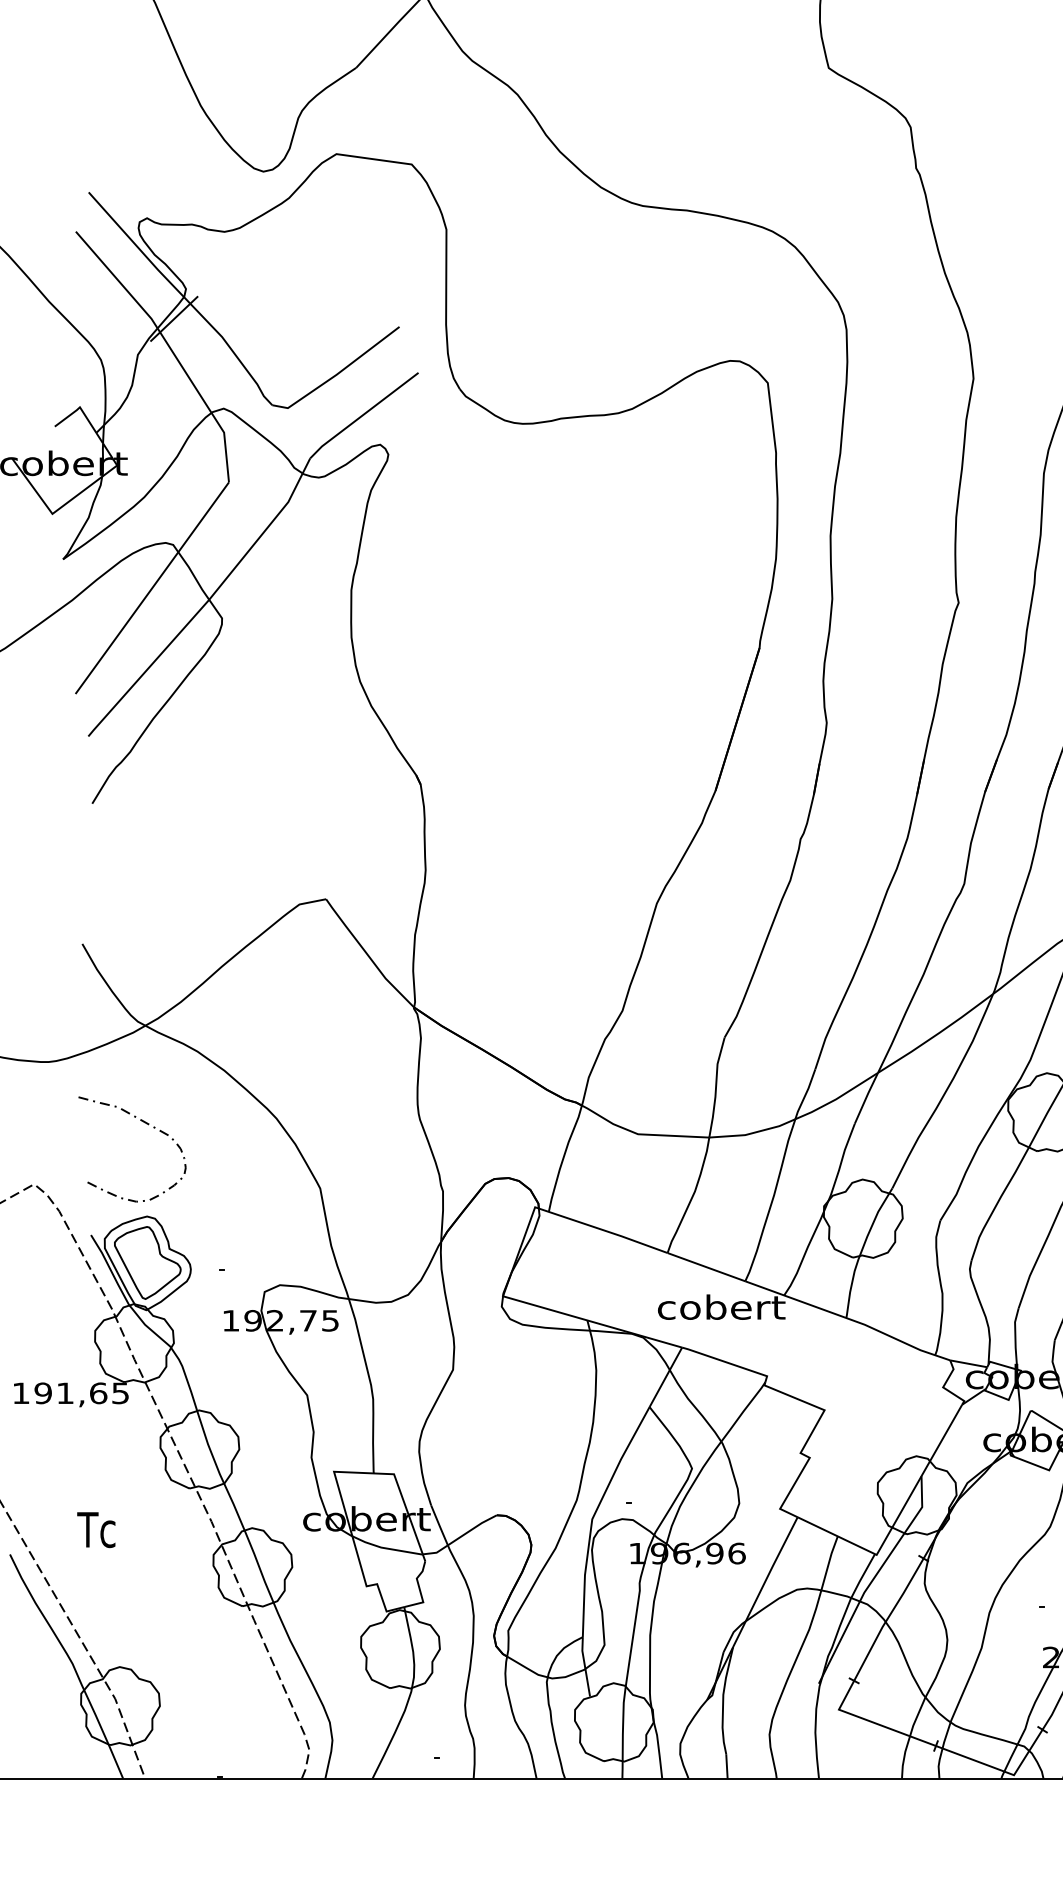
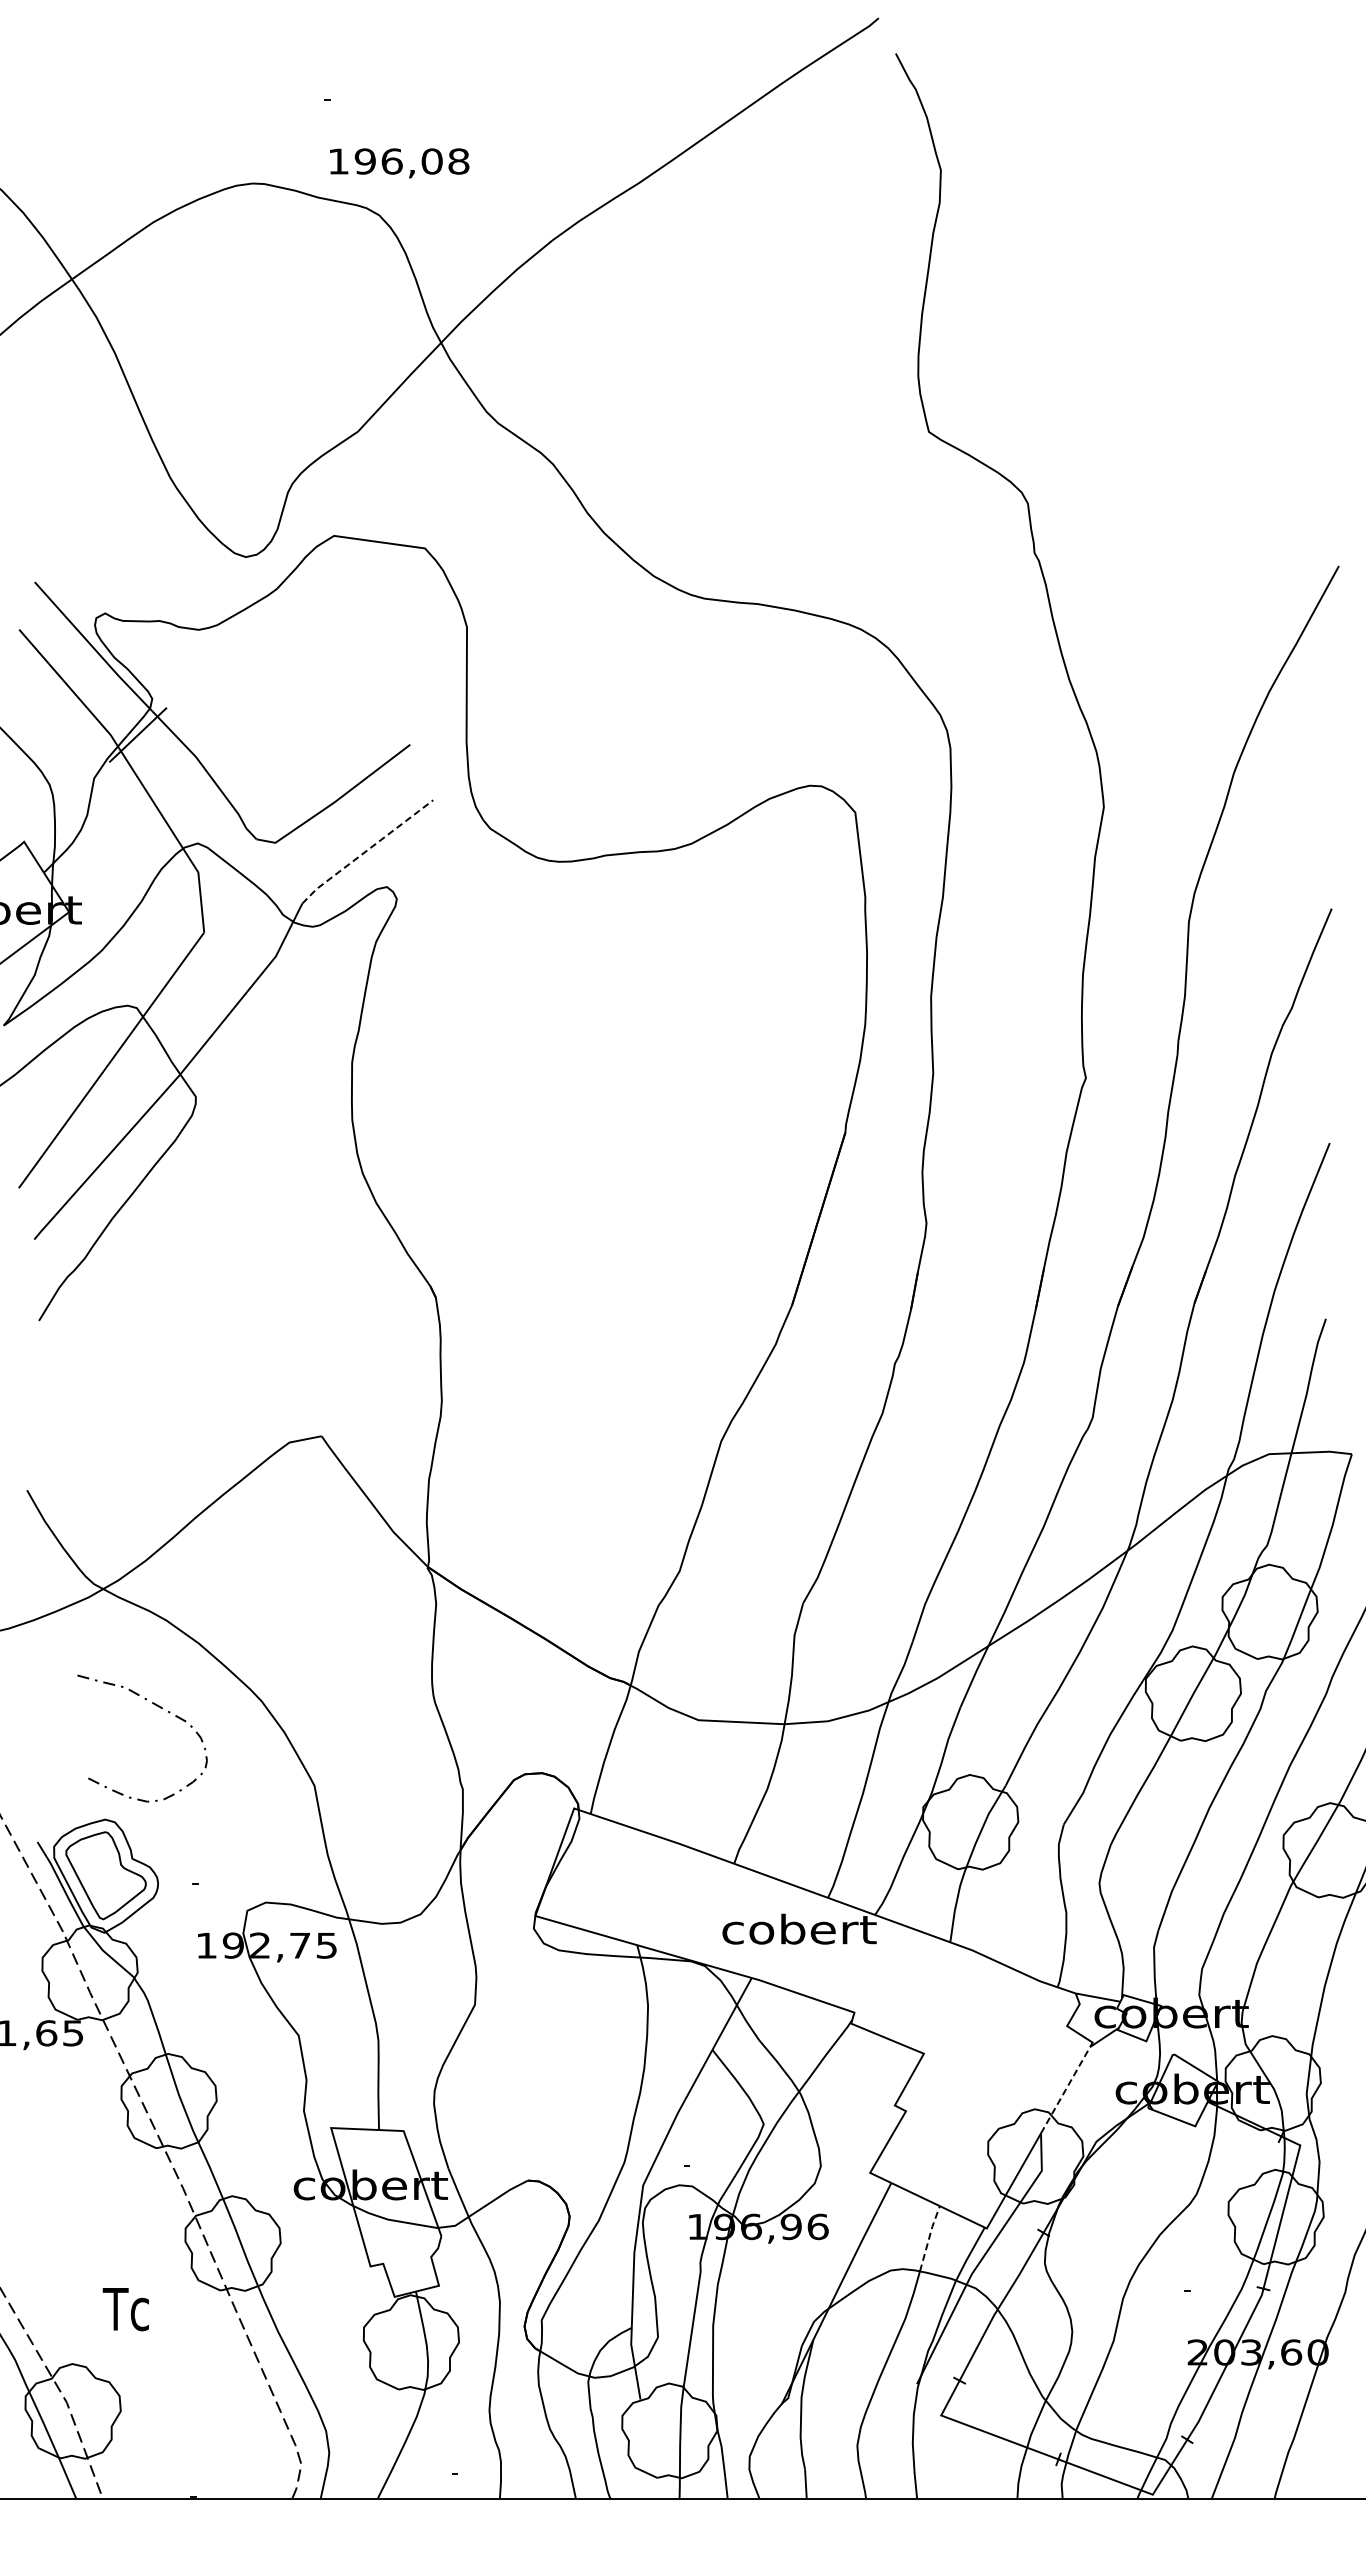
line: (363, 414) -> (366, 850), solid -> dashed
curve: (145, 1123) -> (158, 1707), moved
line: (941, 1440) -> (1065, 2090), solid -> dashed
text: (95, 1530) -> (125, 2309), moved
line: (829, 1563) -> (929, 2238), solid -> dashed

